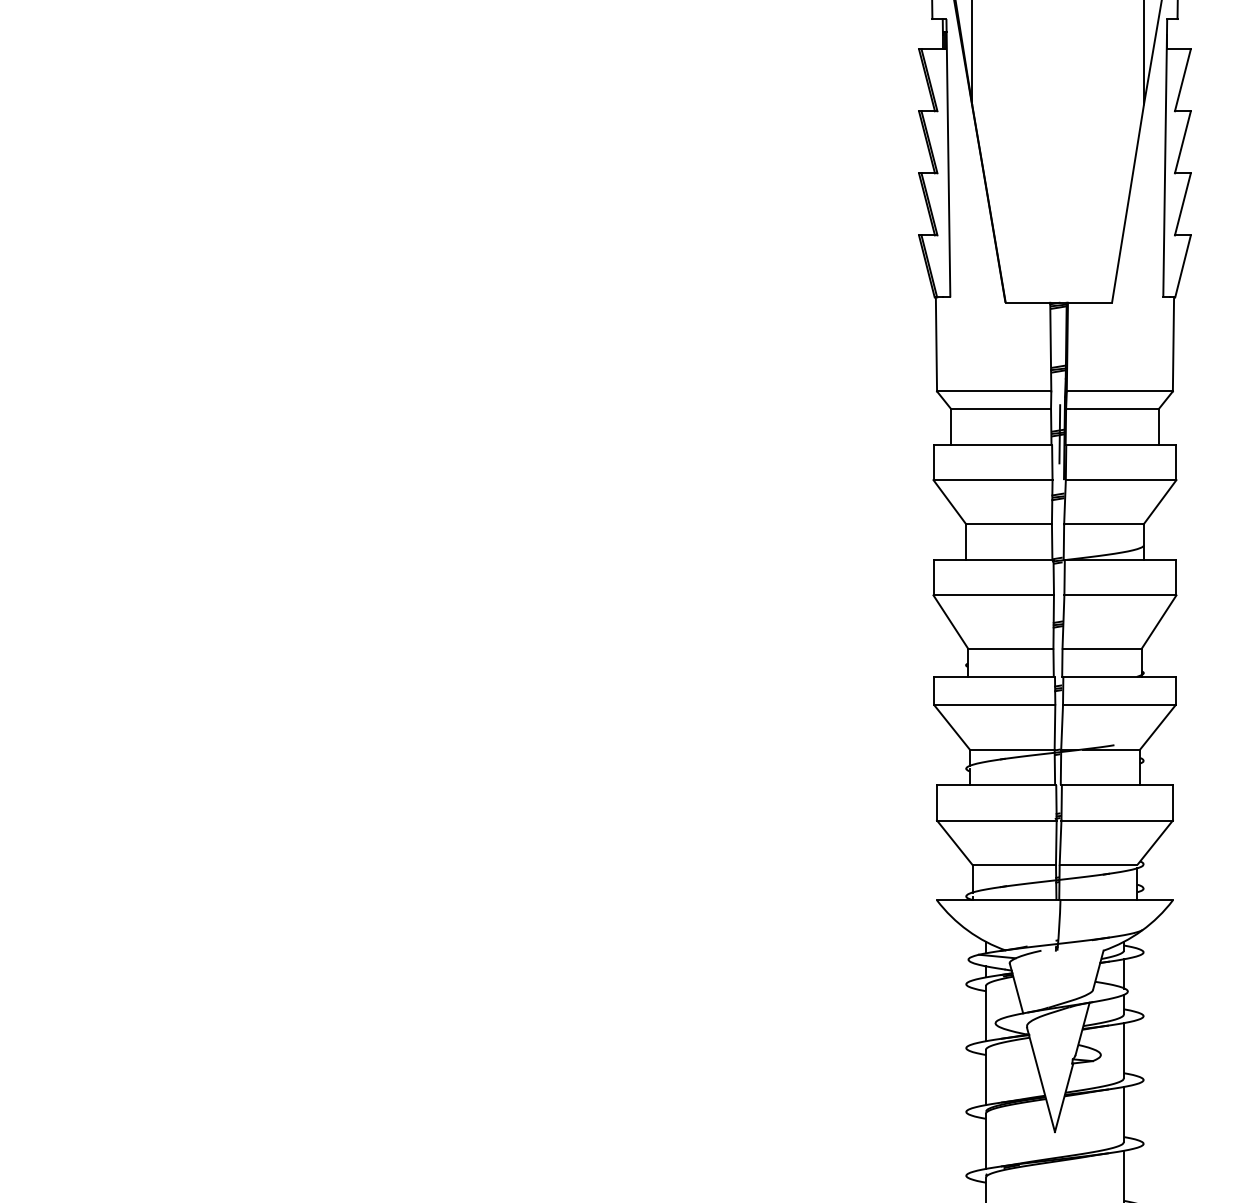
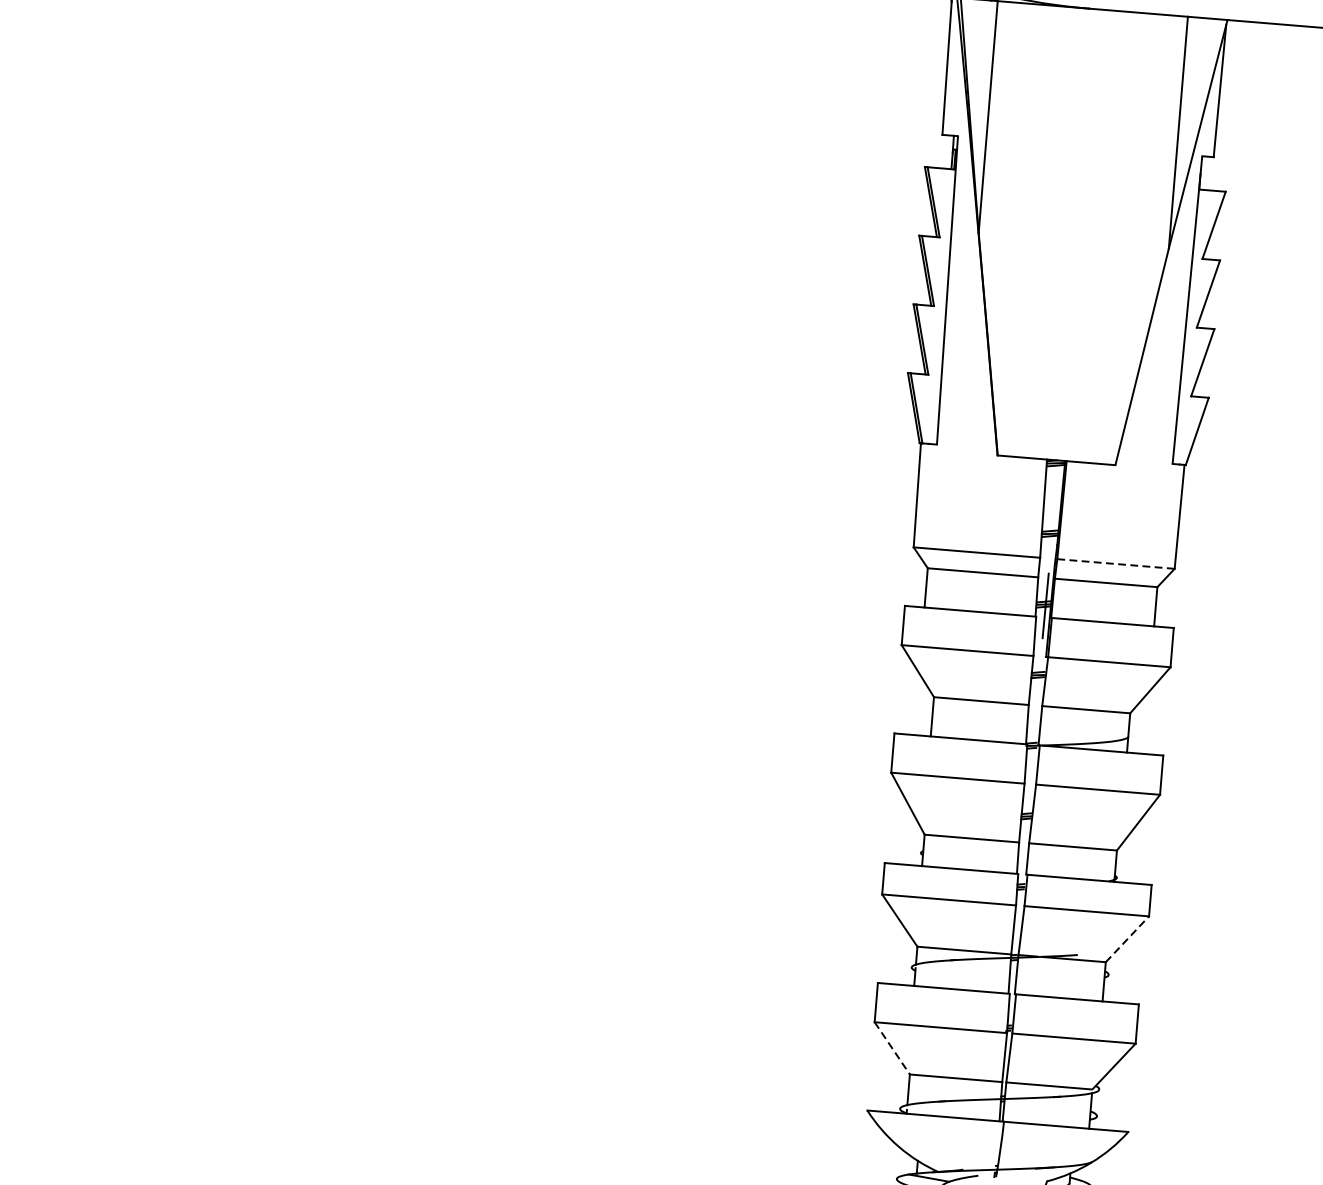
line: (1120, 391) -> (1116, 564), solid -> dashed
line: (1158, 727) -> (1128, 939), solid -> dashed
line: (955, 843) -> (893, 1049), solid -> dashed

